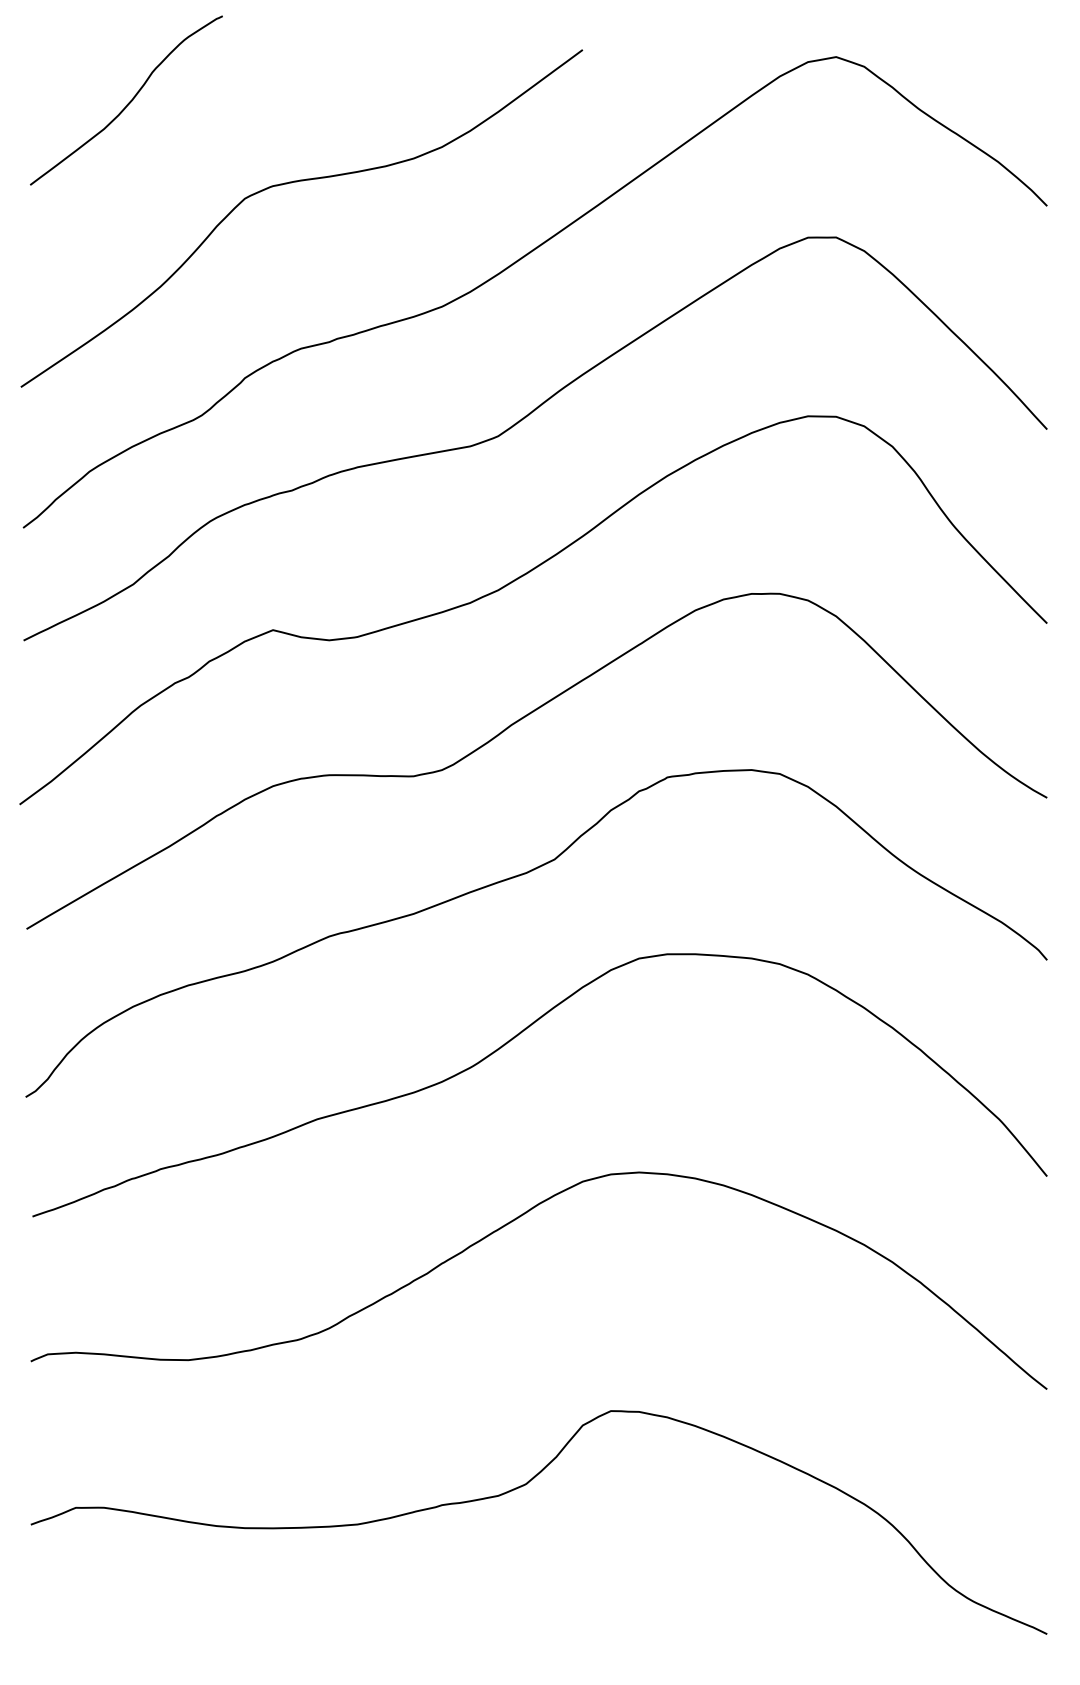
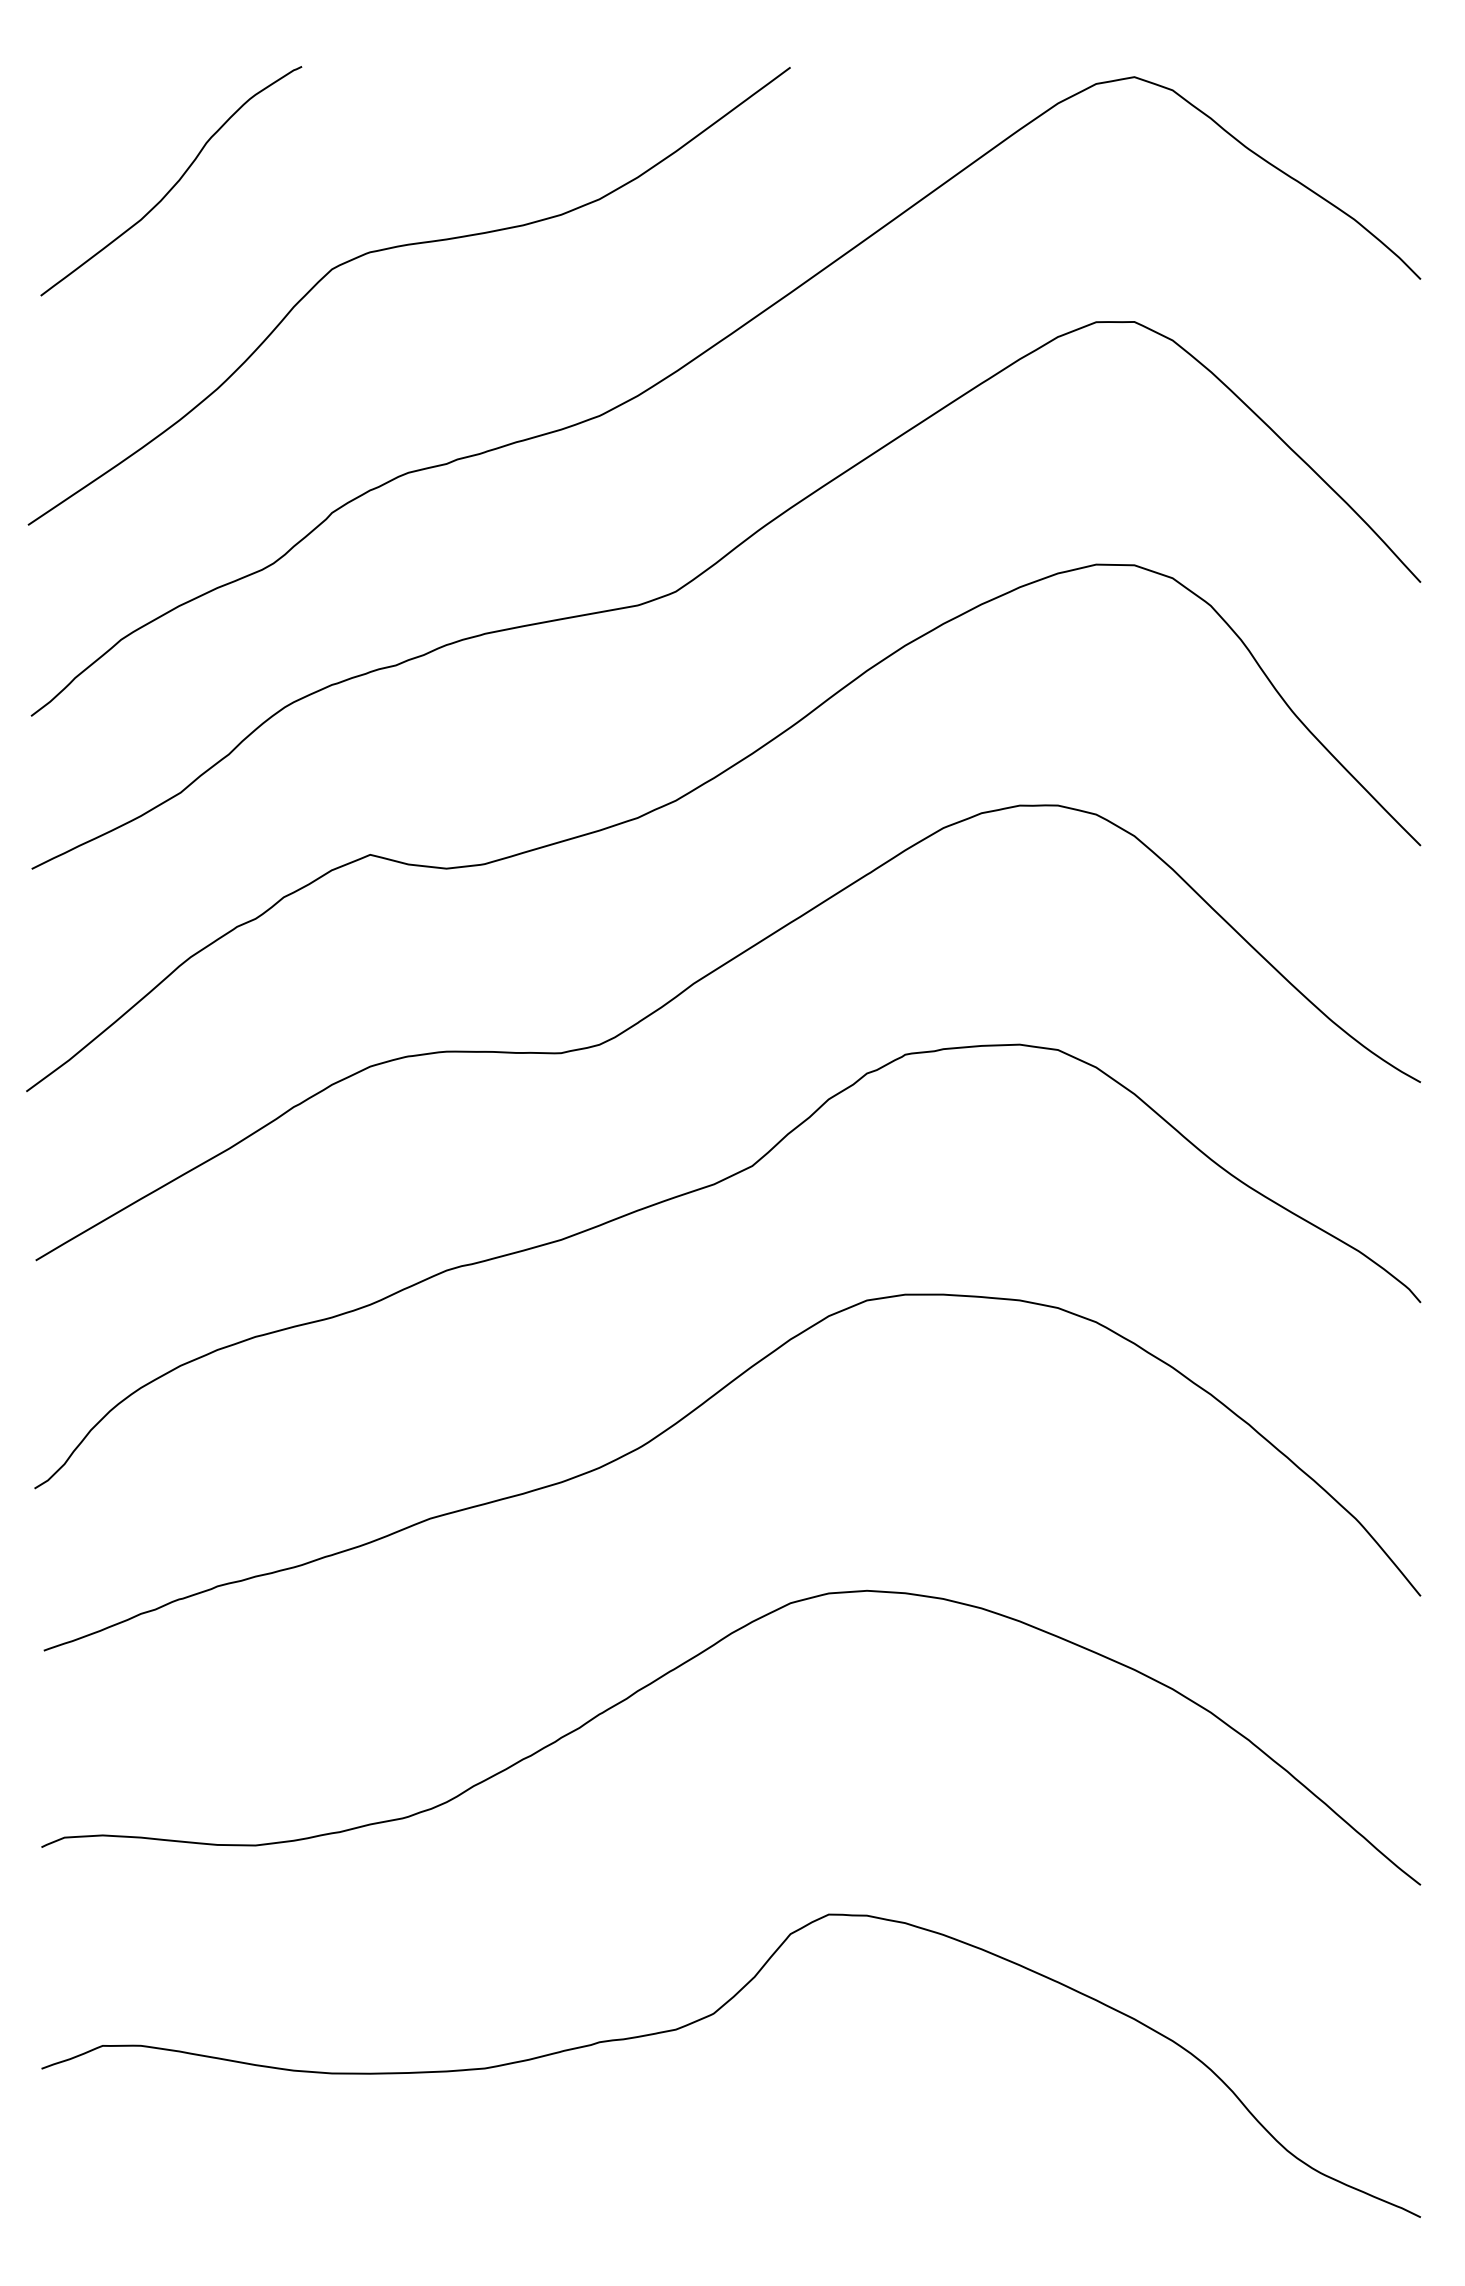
curve: (128, 103) -> (174, 184), moved

